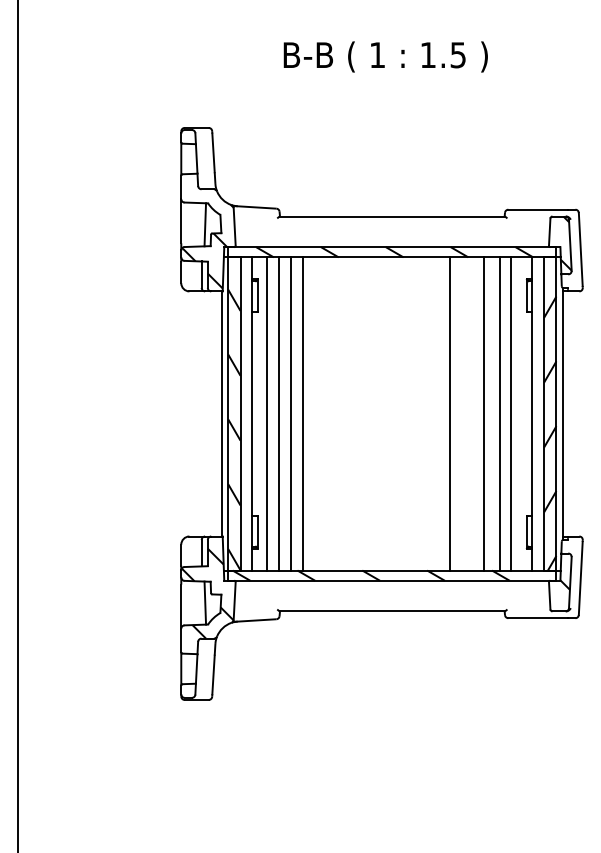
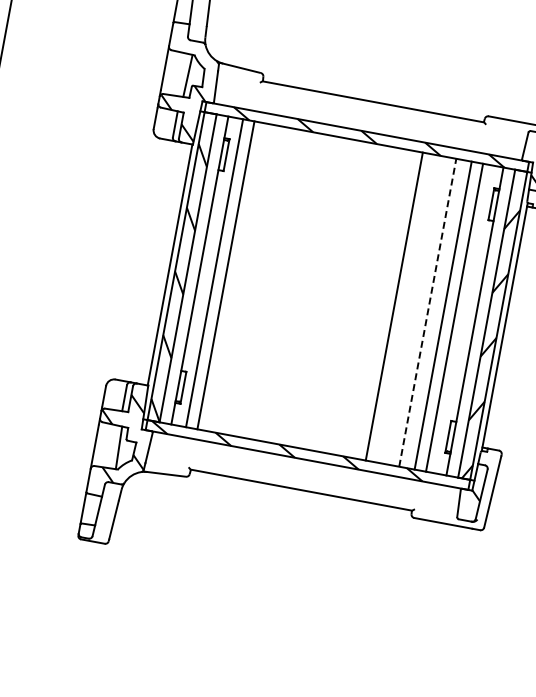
line: (291, 413) -> (238, 277), removed
line: (302, 413) -> (249, 279), removed
line: (484, 413) -> (428, 312), solid -> dashed

